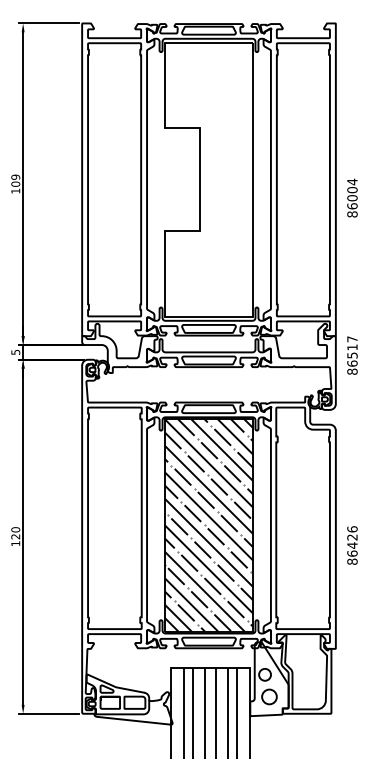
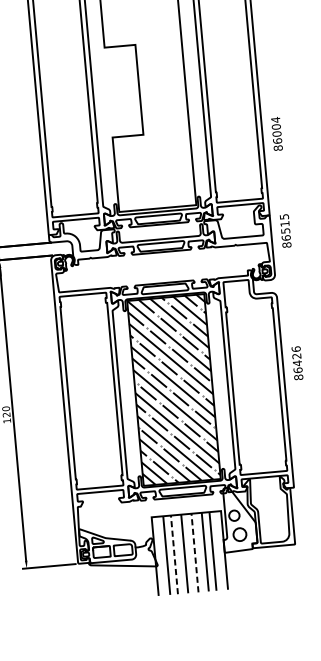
text: (352, 197) -> (277, 133), moved
text: (352, 339) -> (284, 217), 86517 -> 86515
text: (352, 545) -> (297, 363), moved
line: (192, 712) -> (174, 554), solid -> dashed
line: (216, 712) -> (195, 552), solid -> dashed

